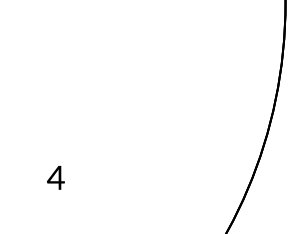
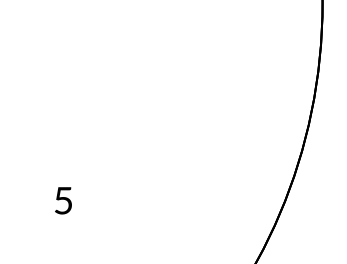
text: (56, 177) -> (63, 200), 4 -> 5

